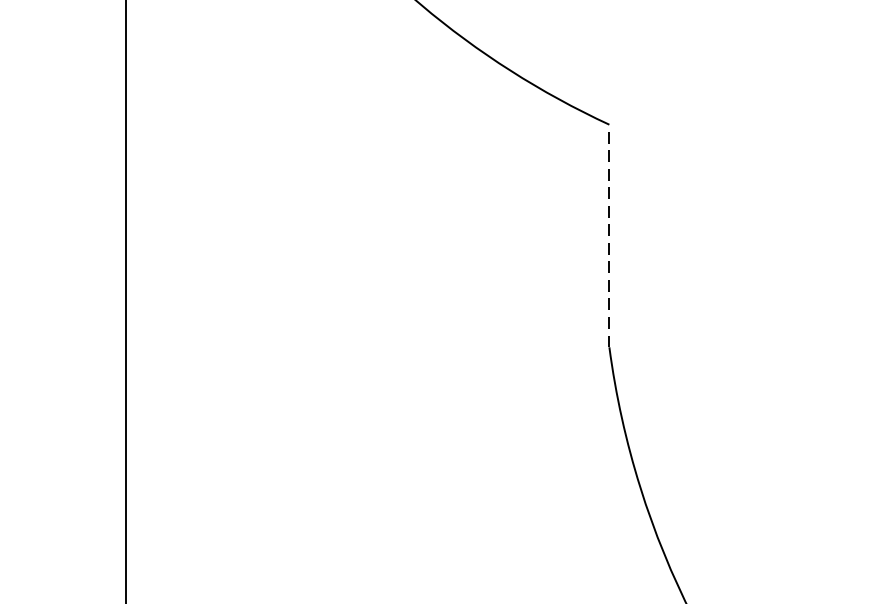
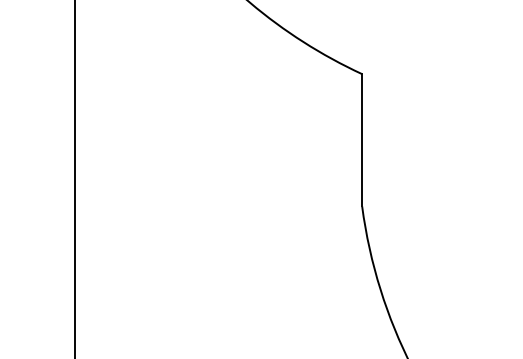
line: (609, 234) -> (362, 139), dashed -> solid

